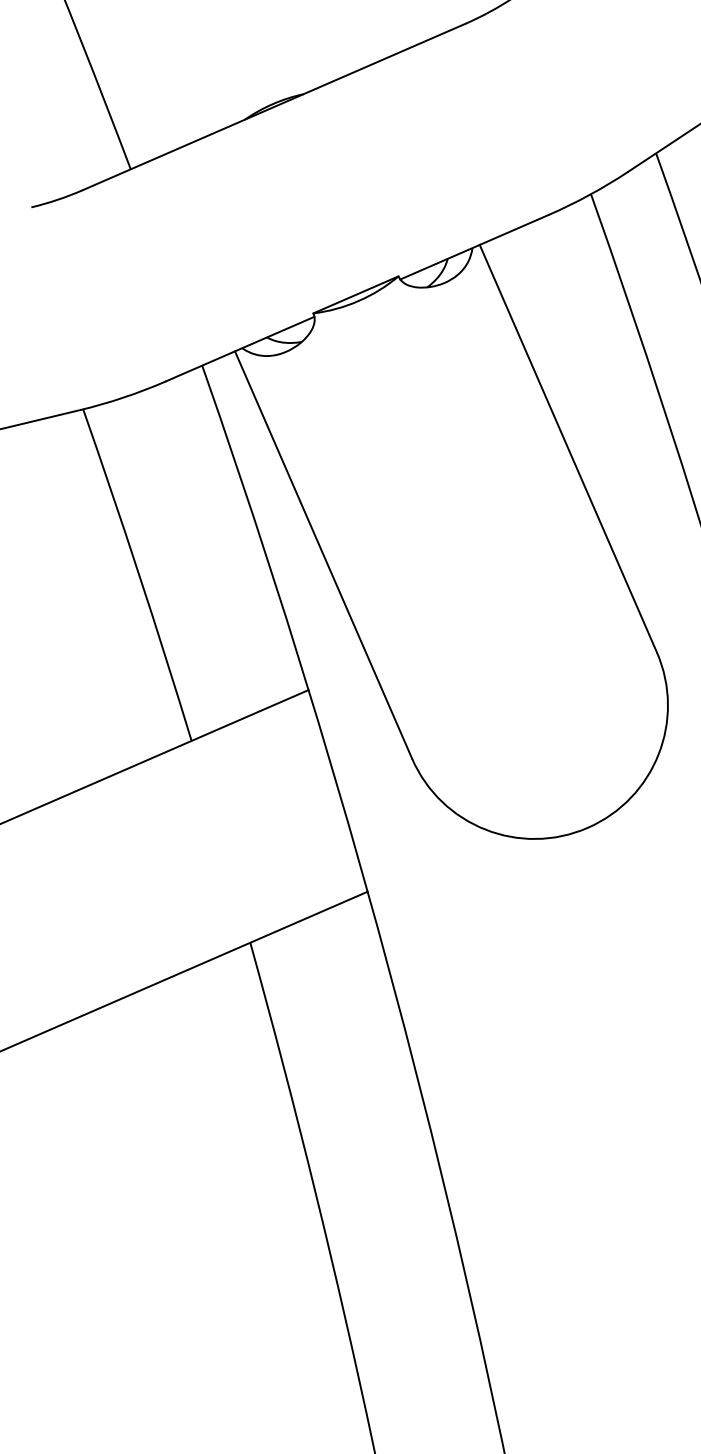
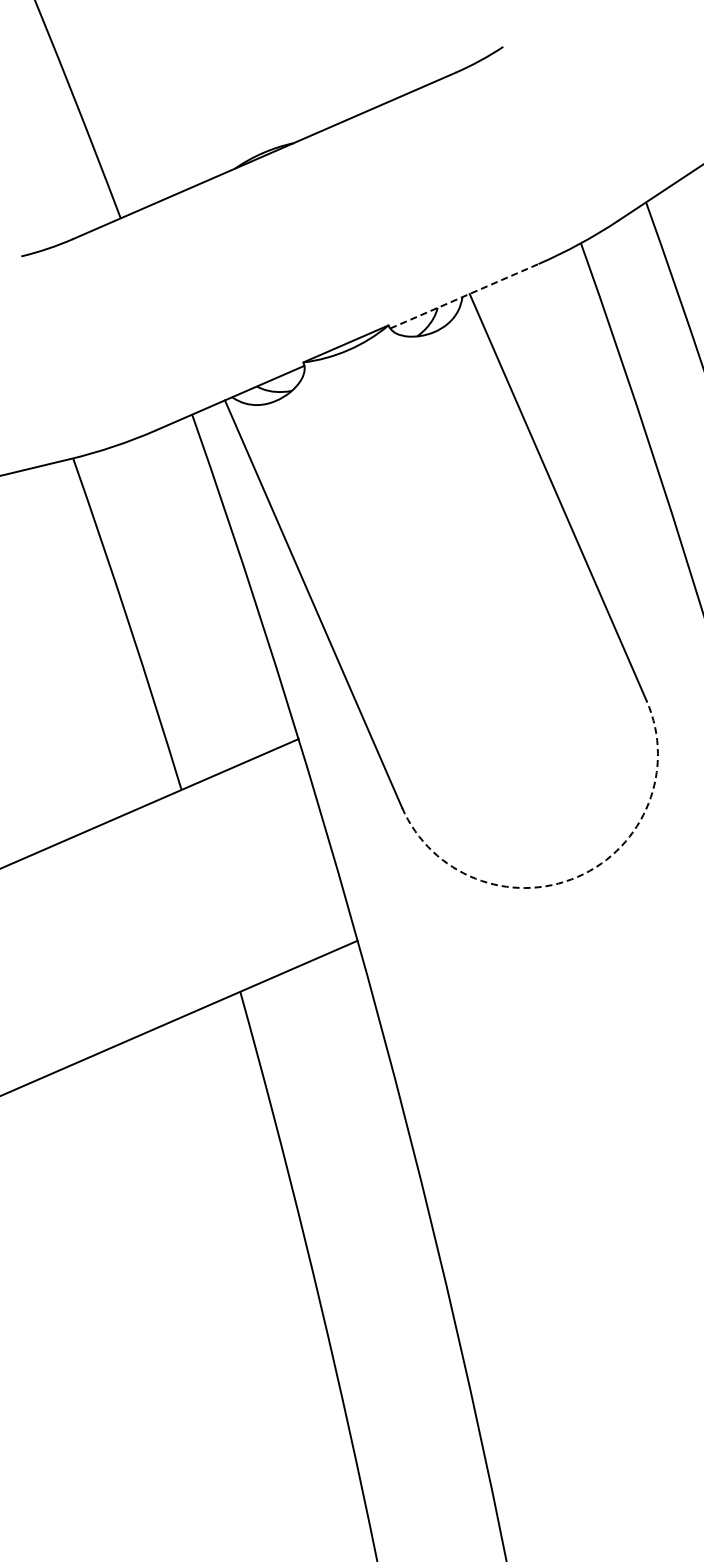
line: (474, 247) -> (464, 296), solid -> dashed
arc: (587, 827) -> (577, 876), solid -> dashed

